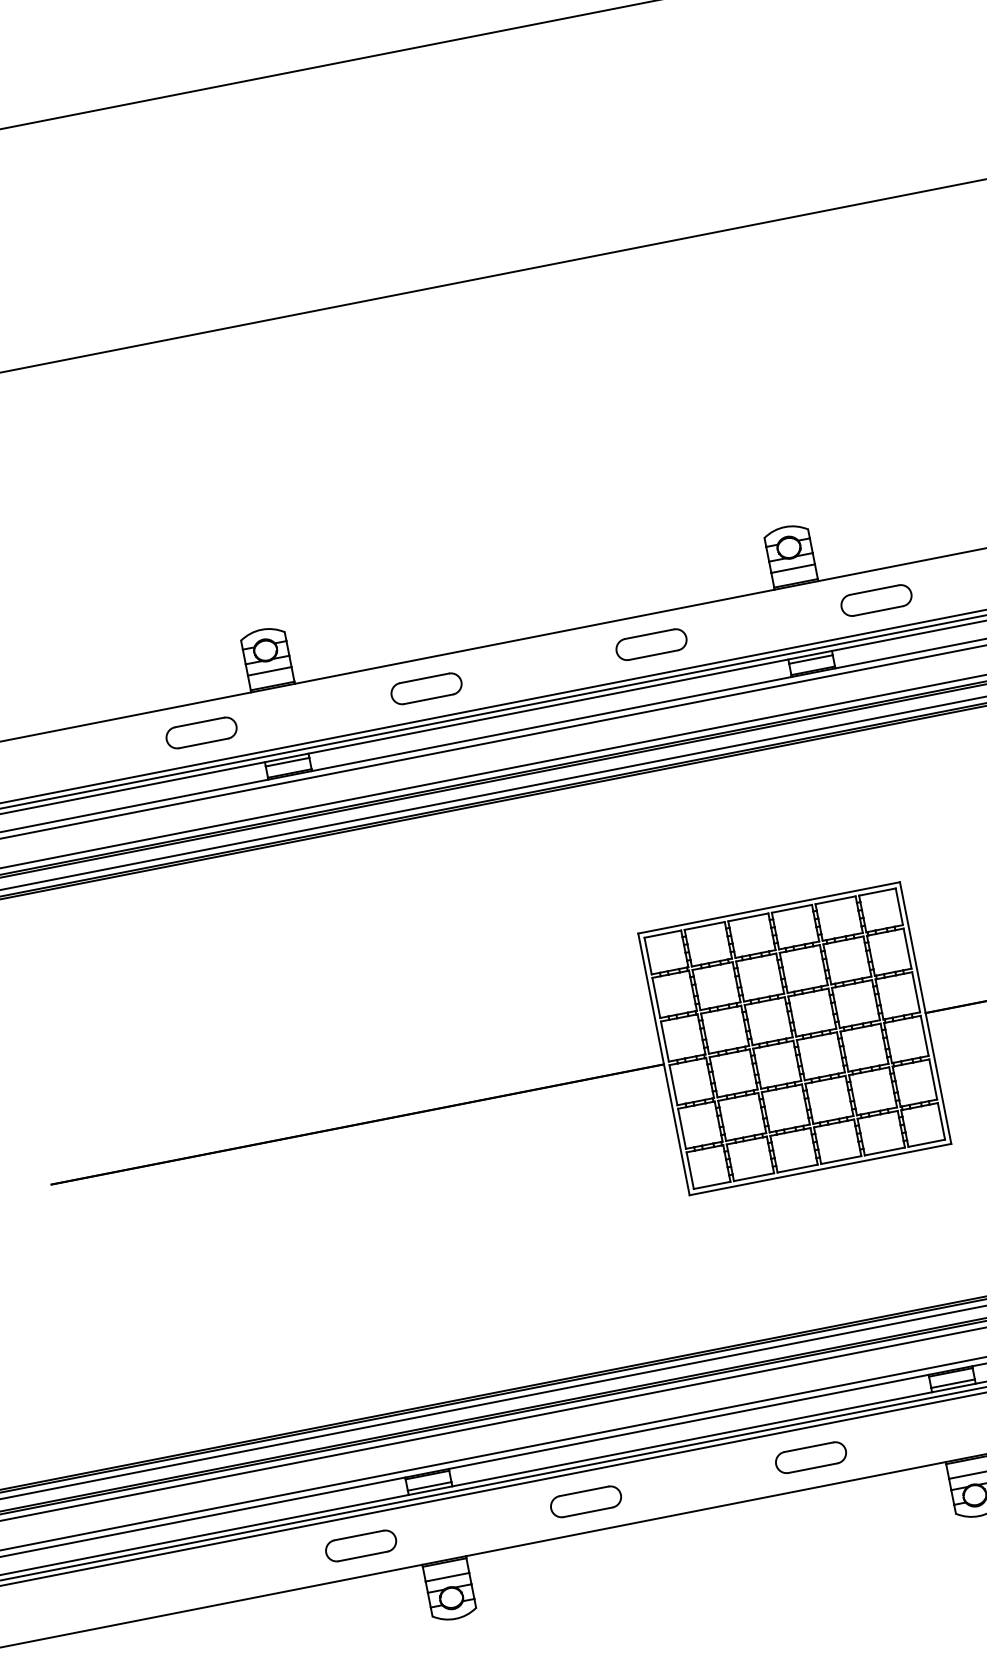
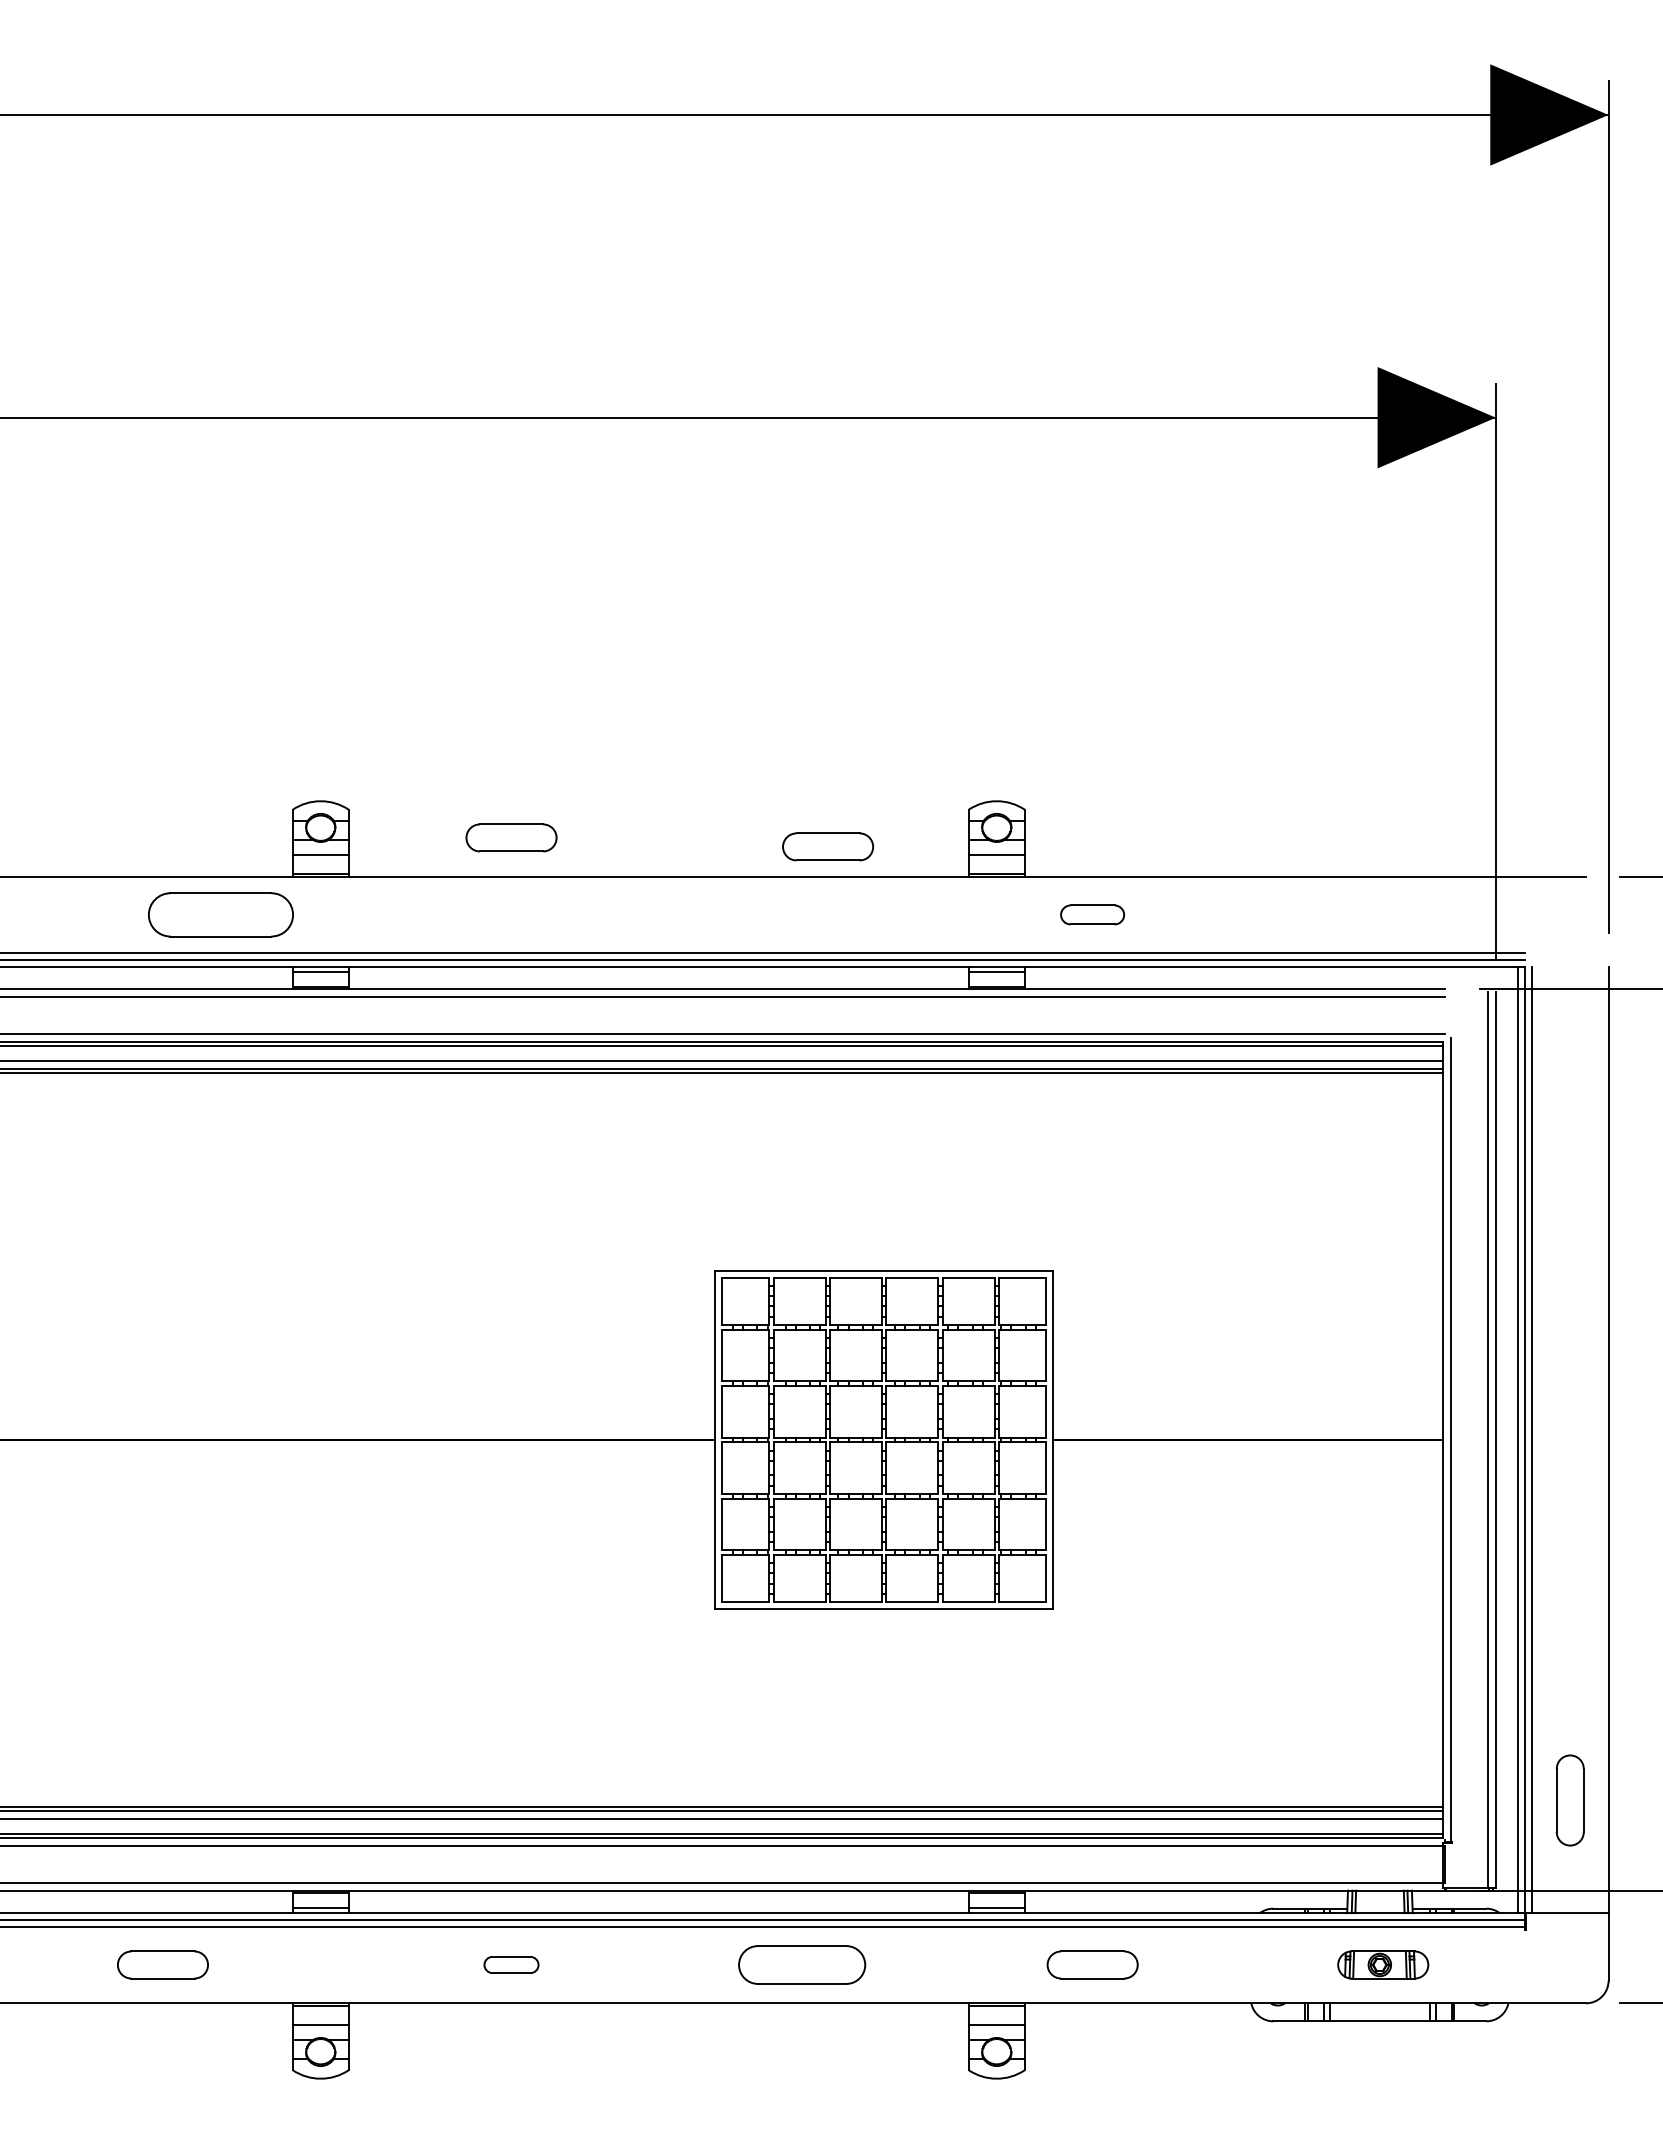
part: (876, 600) -> (1092, 914), size x0.7
part: (651, 644) -> (827, 846), moved
part: (426, 688) -> (511, 837), moved
part: (201, 732) -> (220, 914), size x1.6
part: (810, 1457) -> (801, 1964), size x1.4
part: (585, 1501) -> (511, 1964), size x0.6
part: (360, 1545) -> (162, 1964), moved

